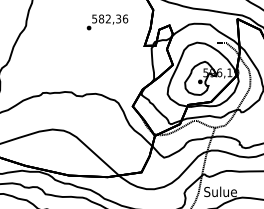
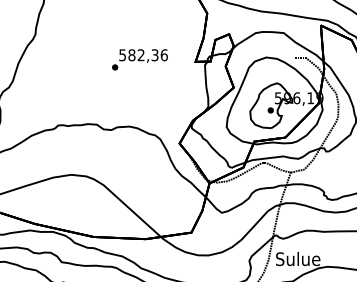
text: (107, 22) -> (140, 59), moved

